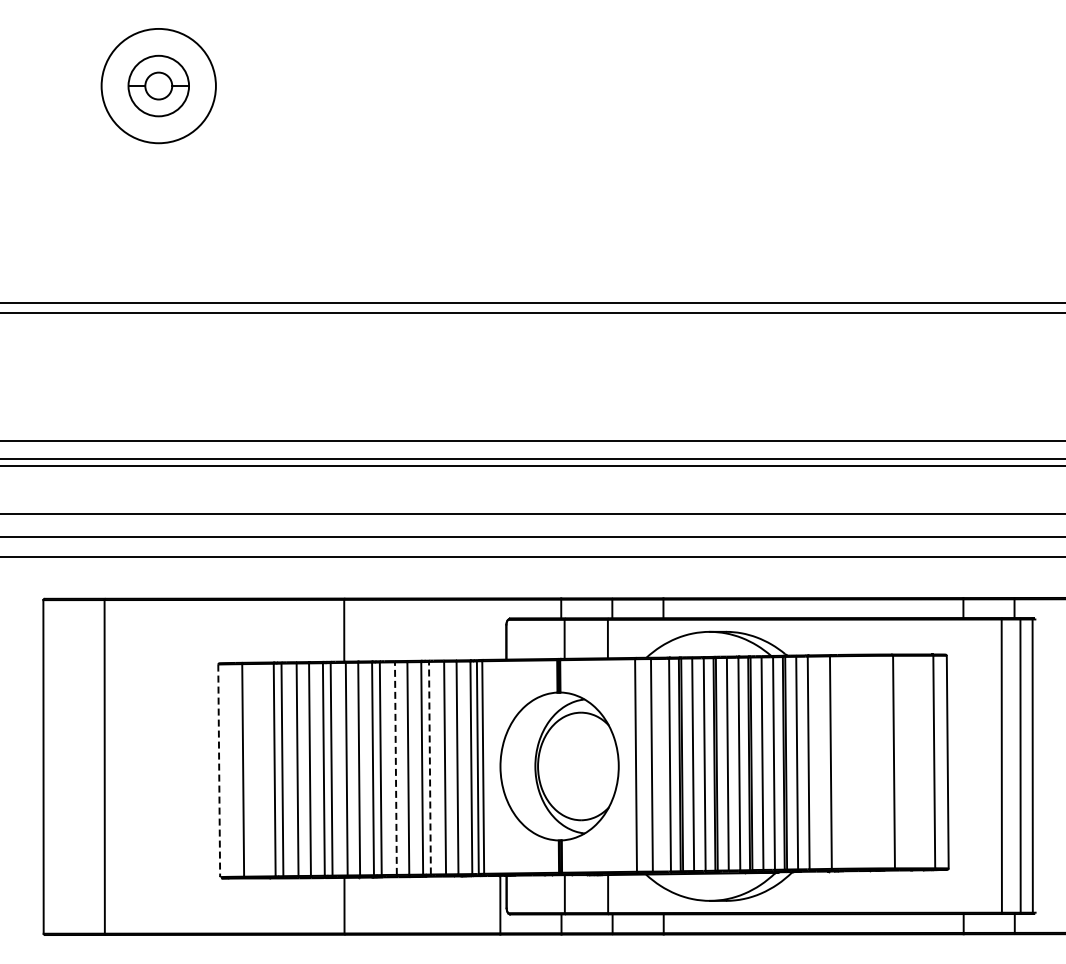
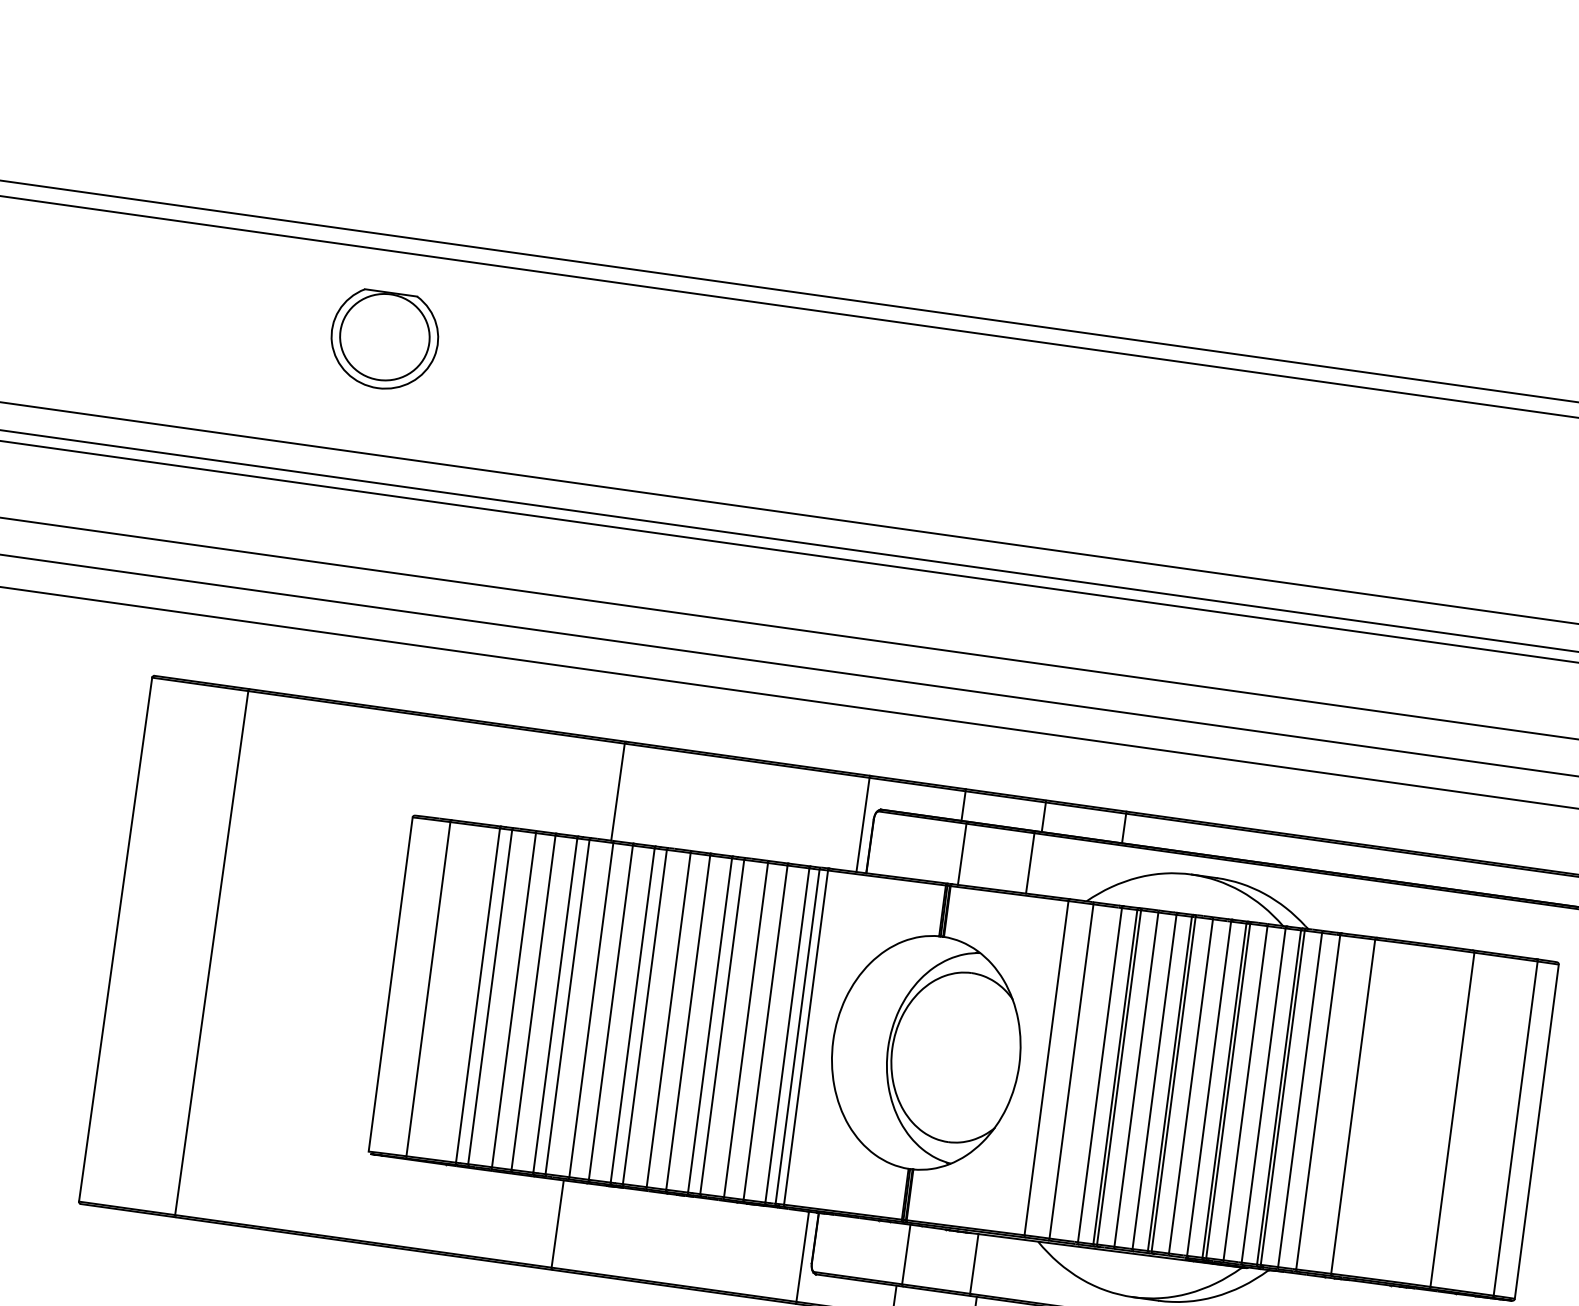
part: (158, 369) -> (383, 340), added
line: (500, 628) -> (863, 823), added
line: (429, 767) -> (721, 1025), dashed -> solid
line: (395, 768) -> (668, 1019), dashed -> solid
line: (219, 771) -> (390, 985), dashed -> solid

